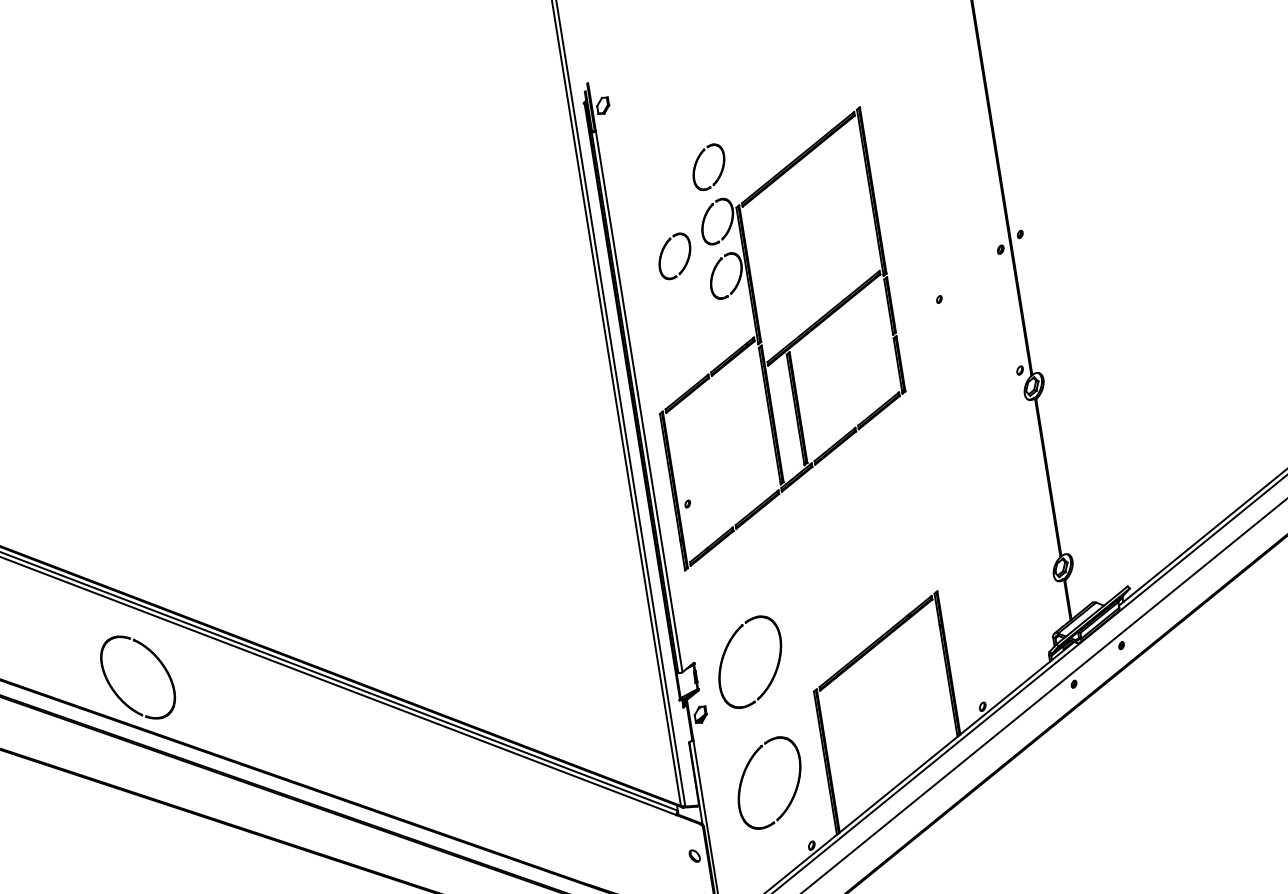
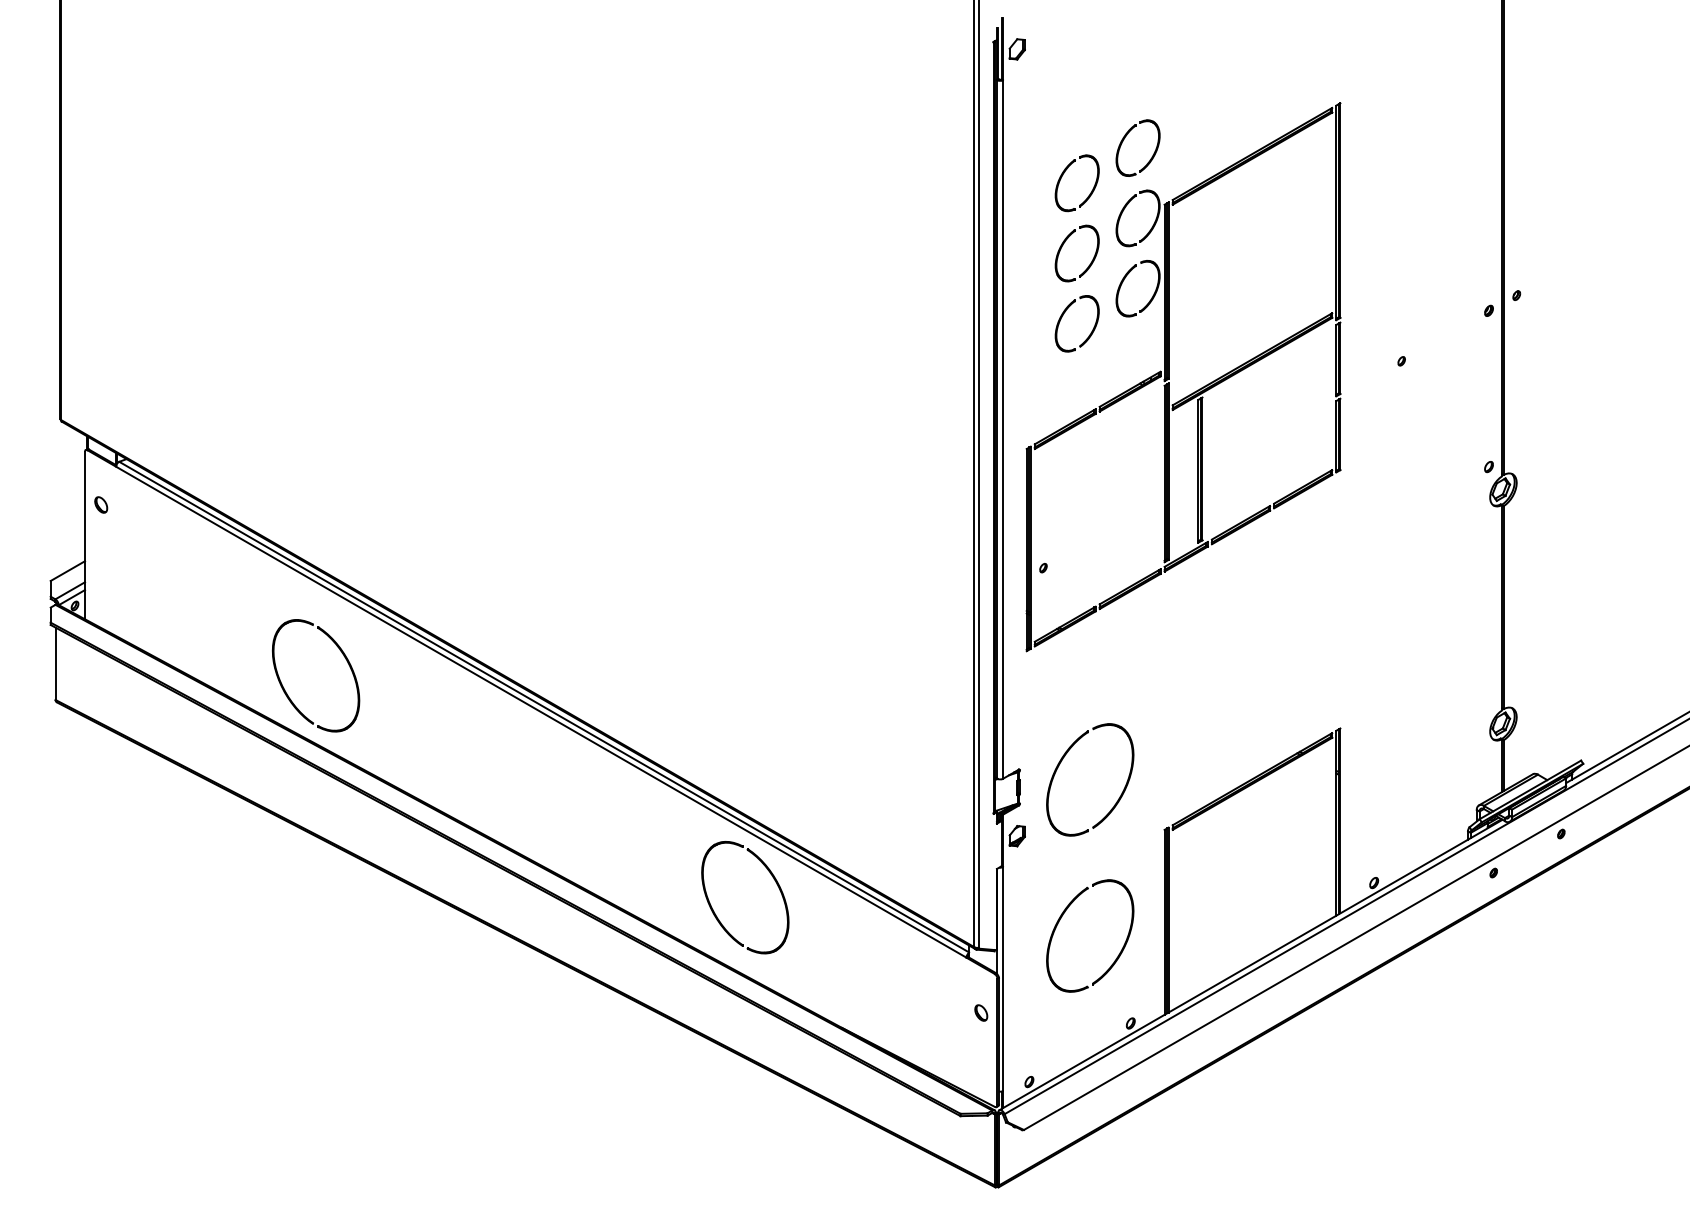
part: (654, 197) -> (1063, 175), added
part: (671, 307) -> (1062, 317), added
part: (517, 778) -> (773, 879), added

